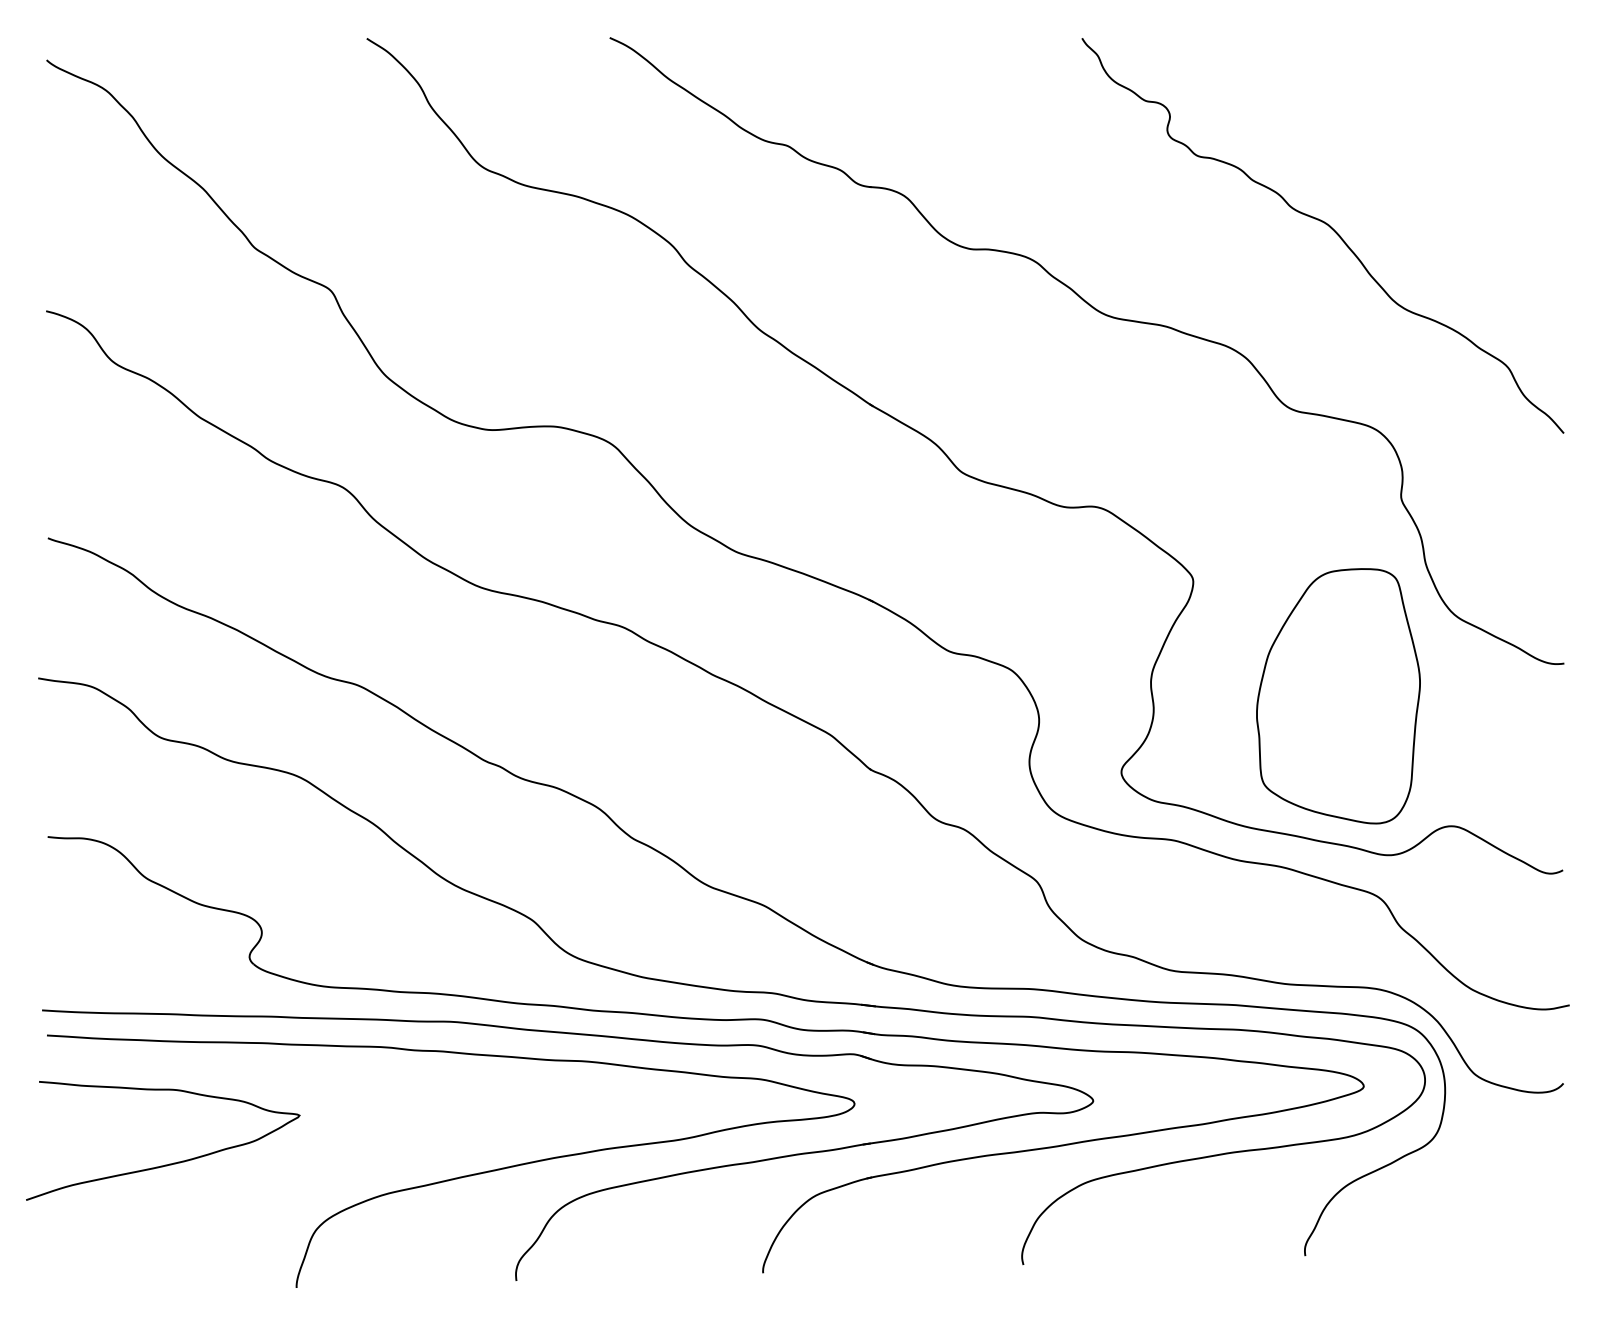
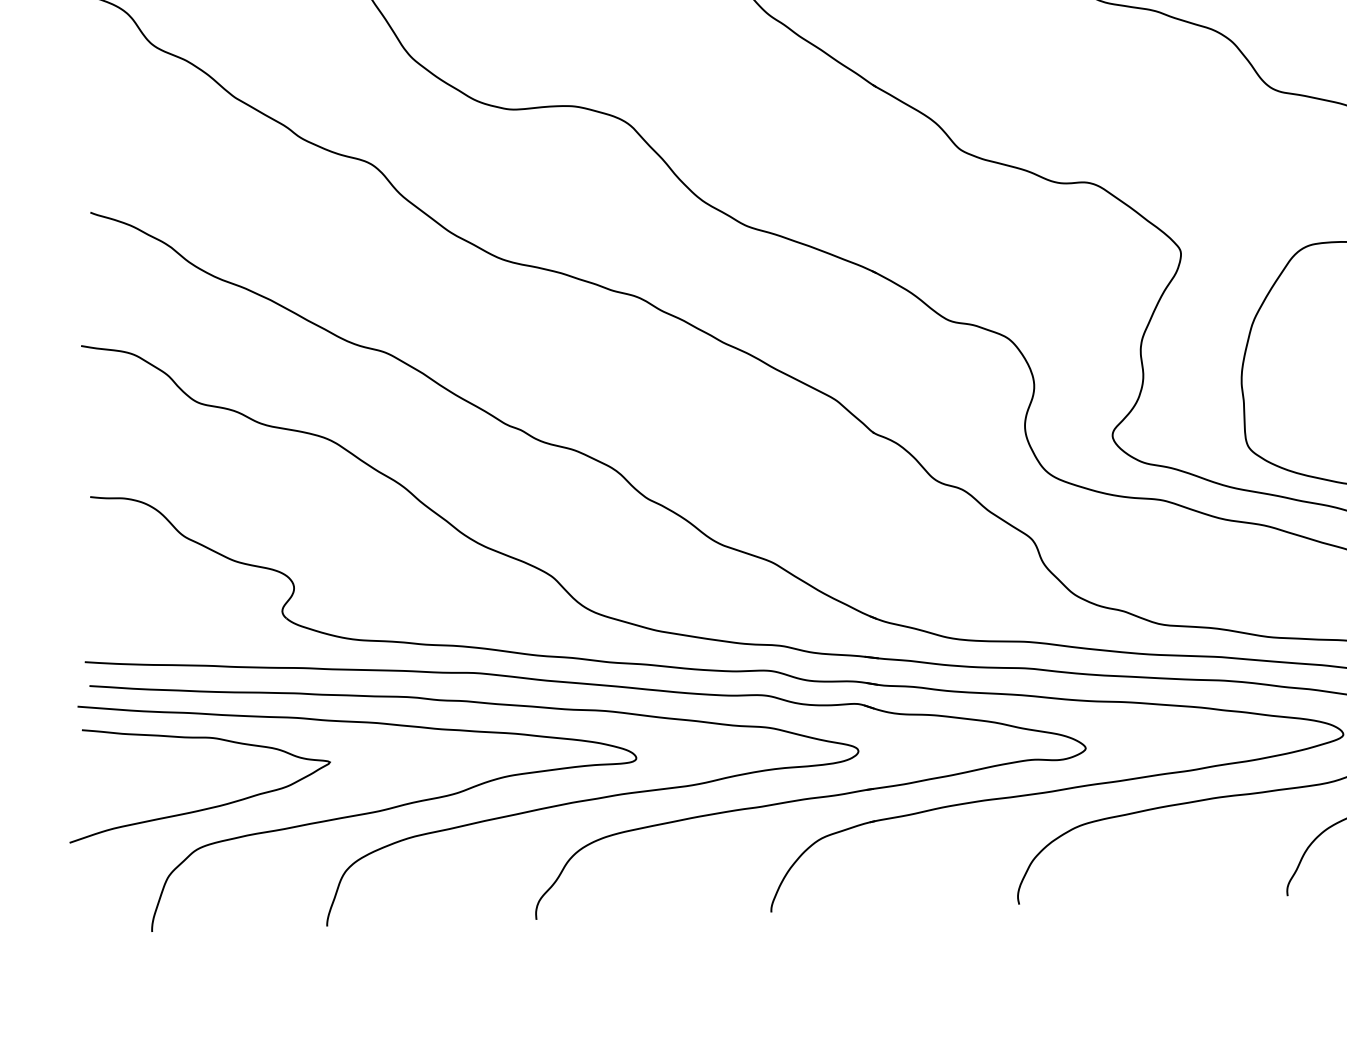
curve: (328, 1172) -> (357, 816), added

